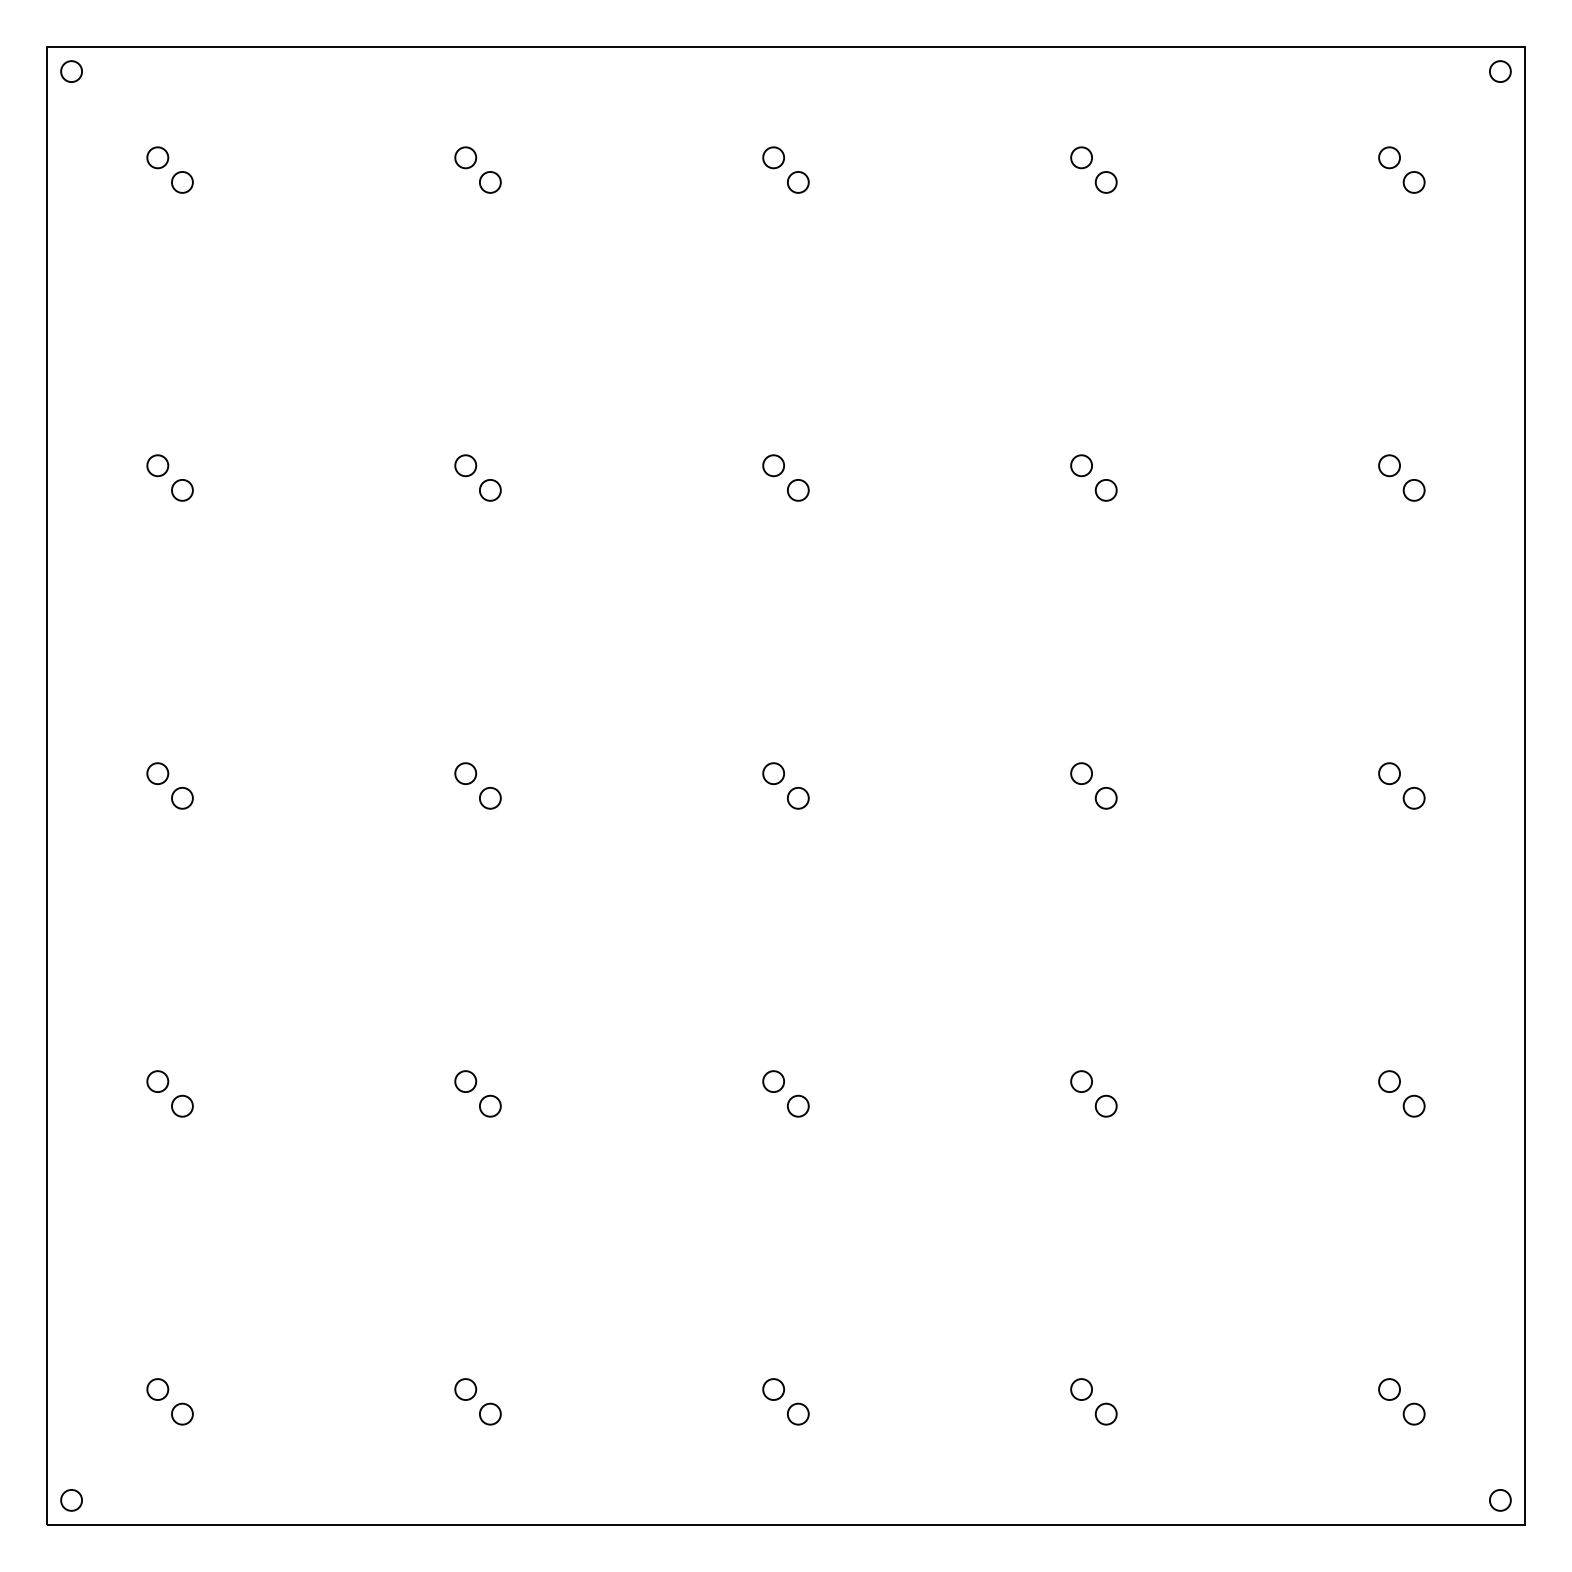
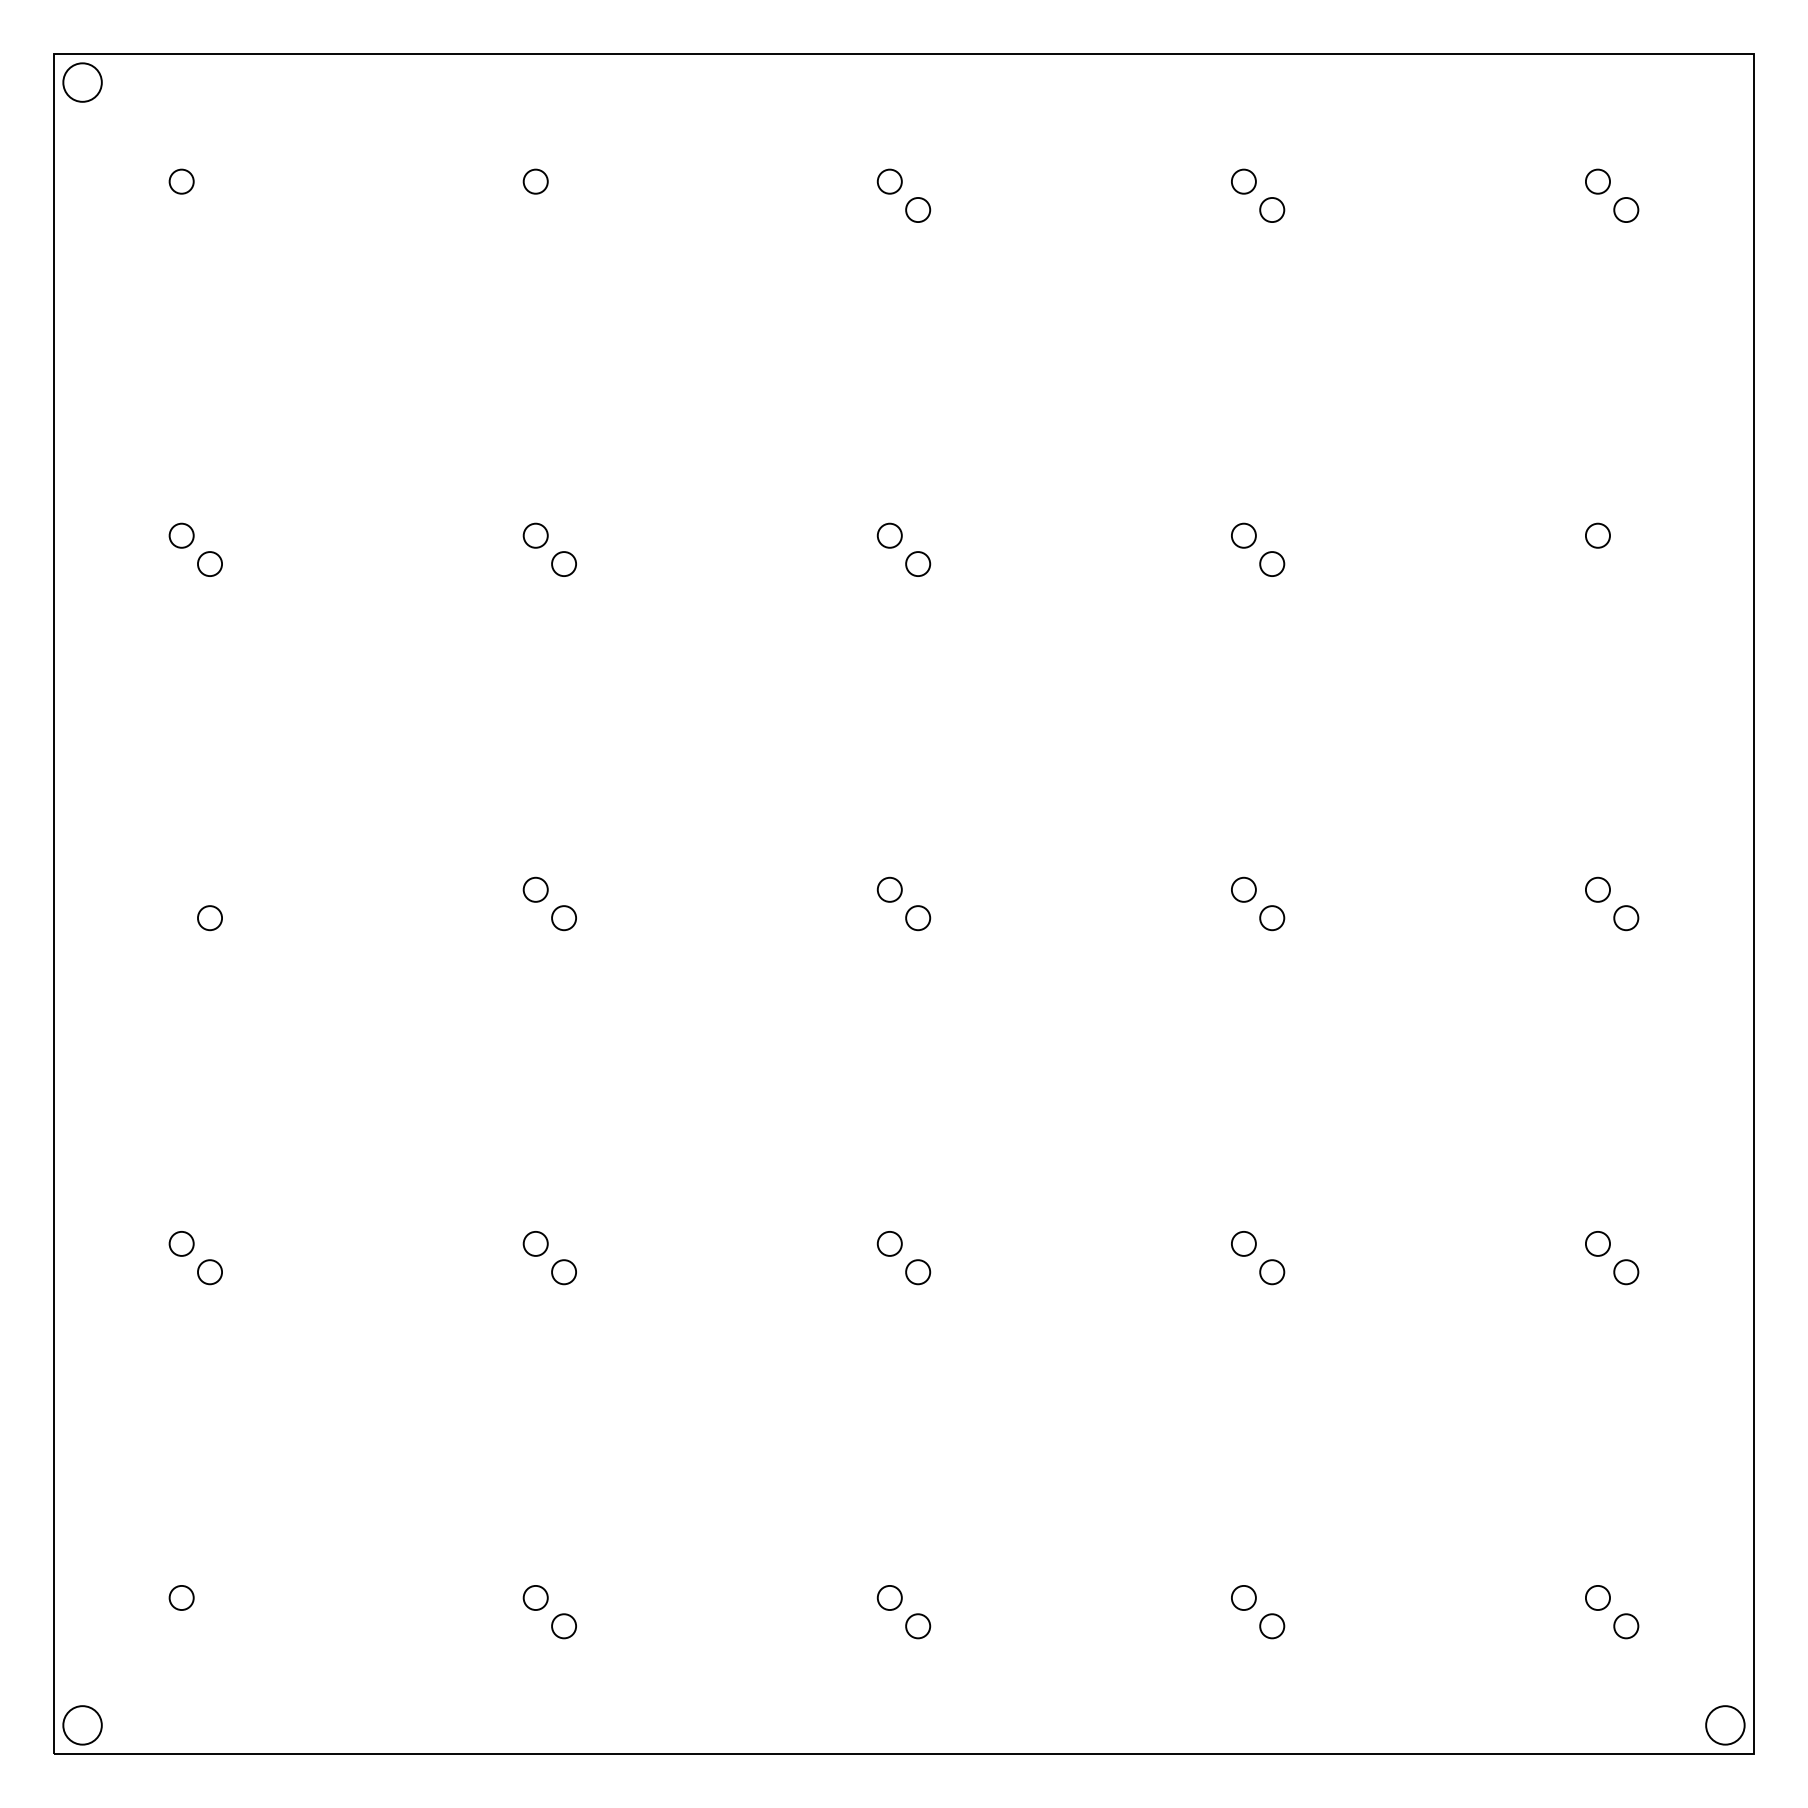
part: (71, 71) -> (82, 82), size x1.6
part: (1500, 71) -> (1725, 82), removed
part: (181, 181) -> (209, 209), removed
part: (489, 181) -> (563, 209), removed
part: (1414, 489) -> (1626, 563), removed
part: (157, 773) -> (181, 889), removed
part: (181, 1414) -> (209, 1626), removed
part: (71, 1500) -> (82, 1725), size x1.6
part: (1500, 1500) -> (1725, 1725), size x1.6

